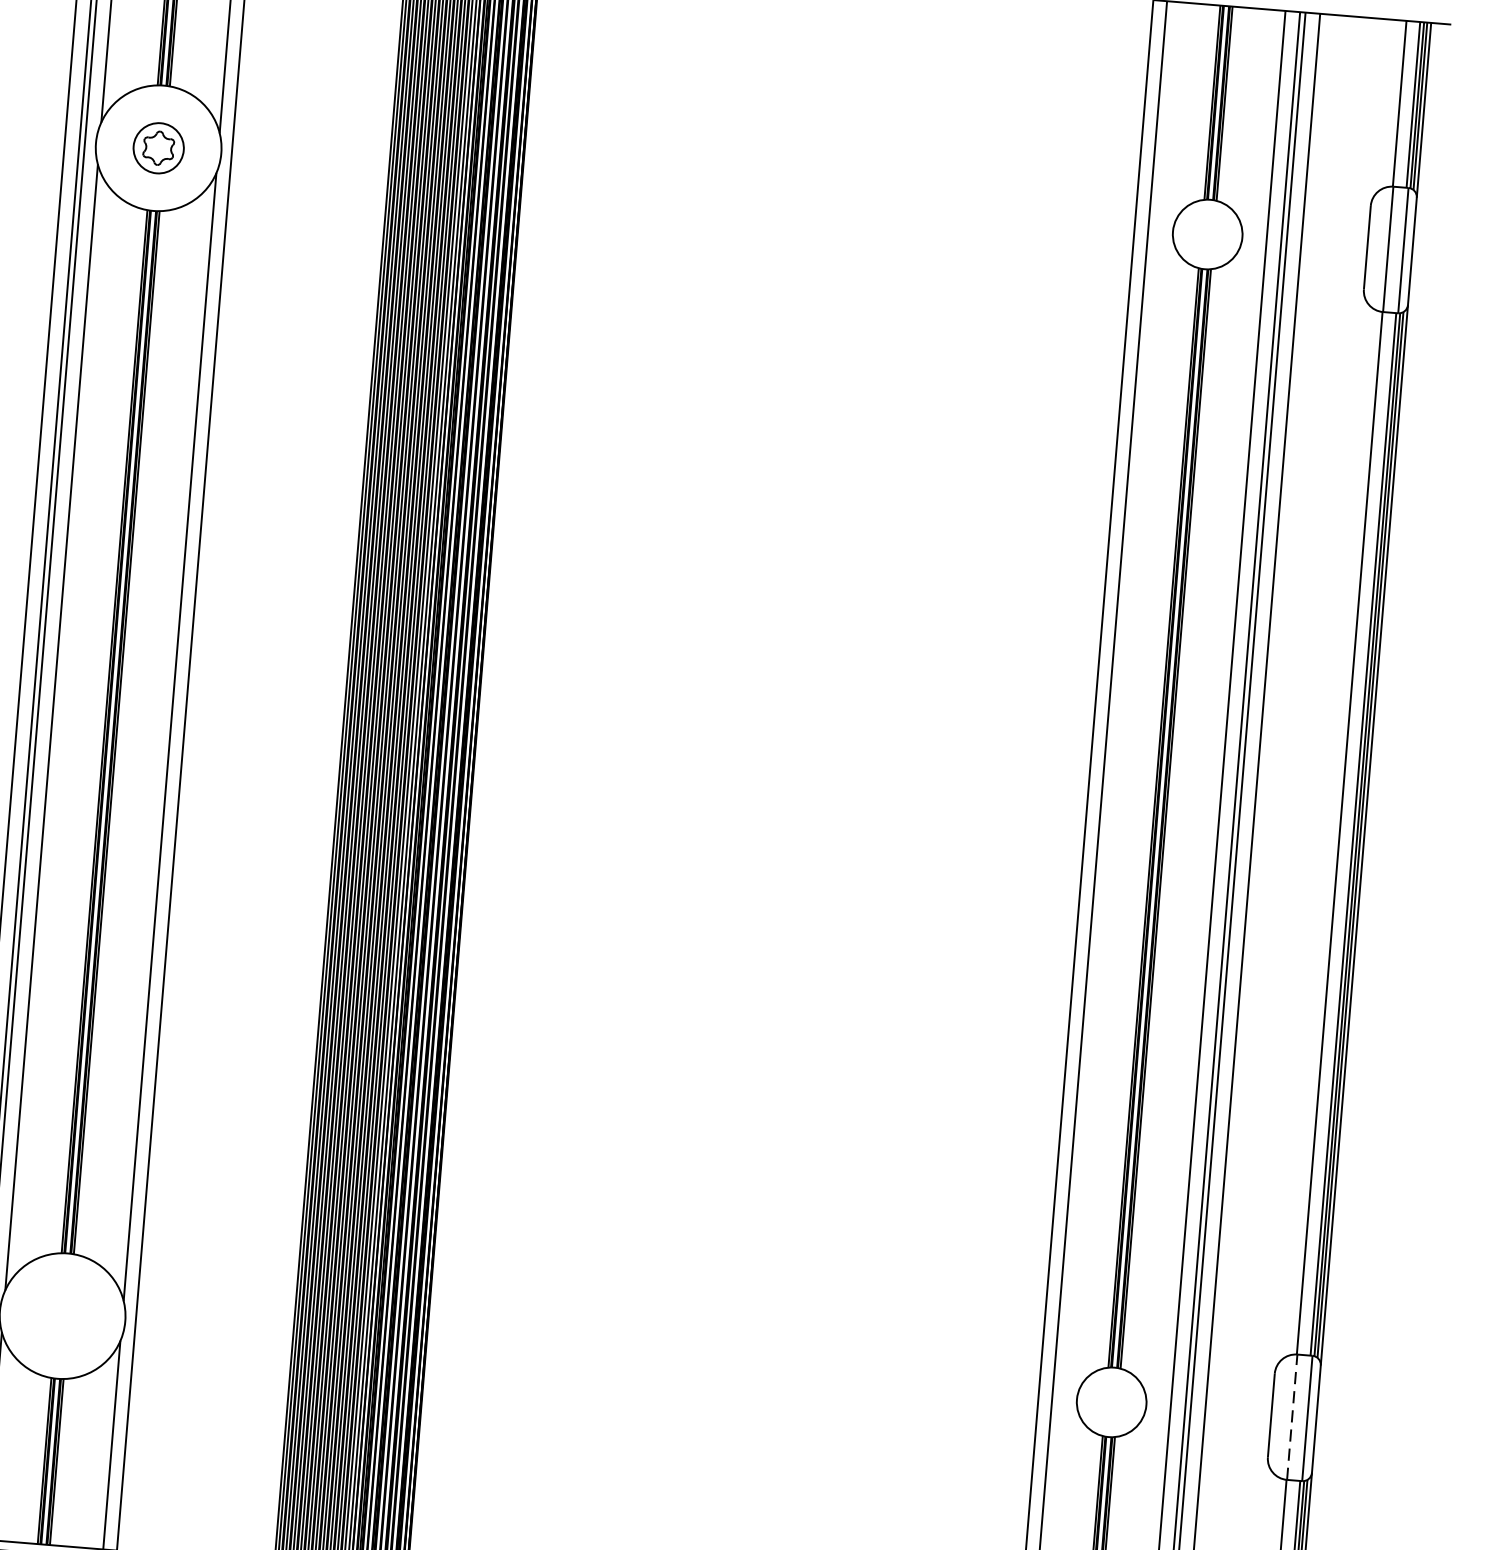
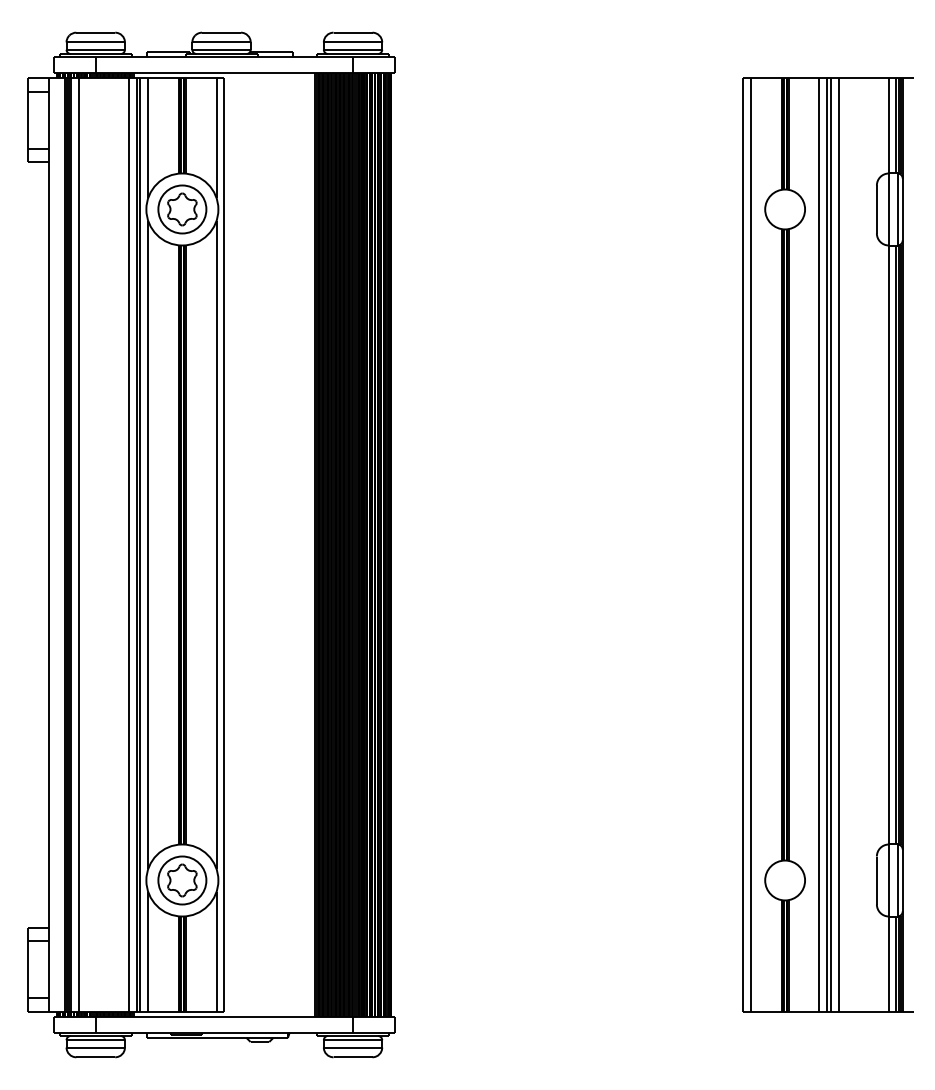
part: (158, 148) -> (182, 209), size x1.67
part: (62, 1316) -> (182, 880), added
line: (1291, 1417) -> (888, 880), dashed -> solid

